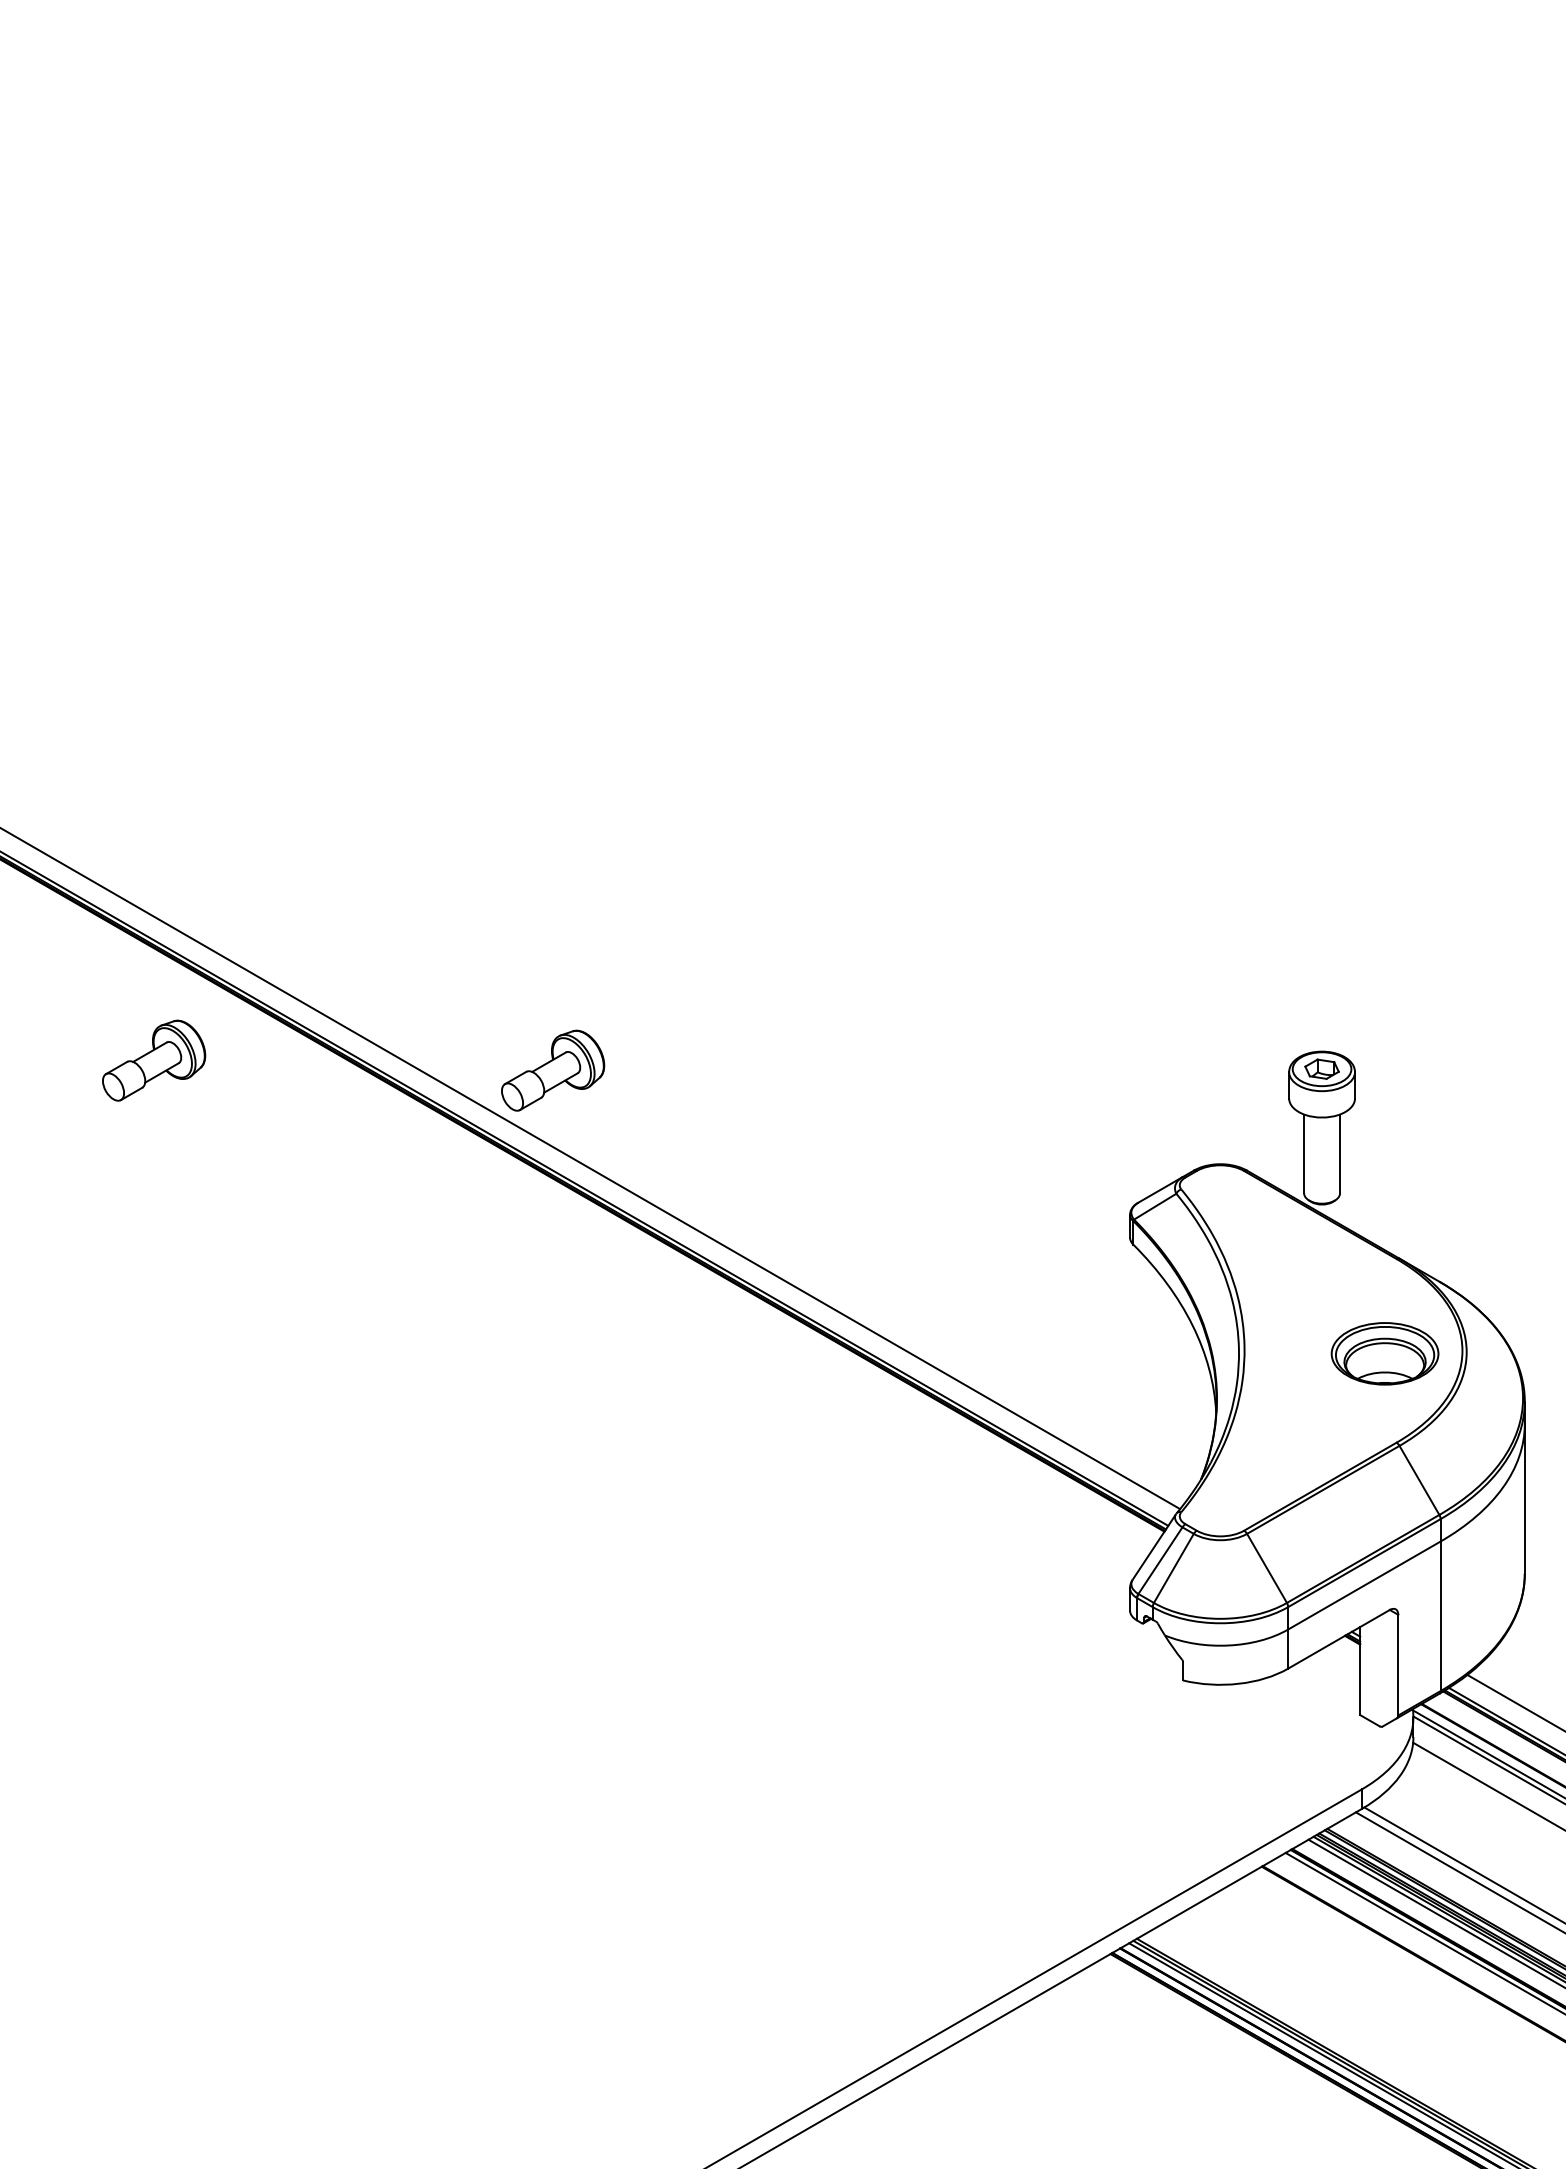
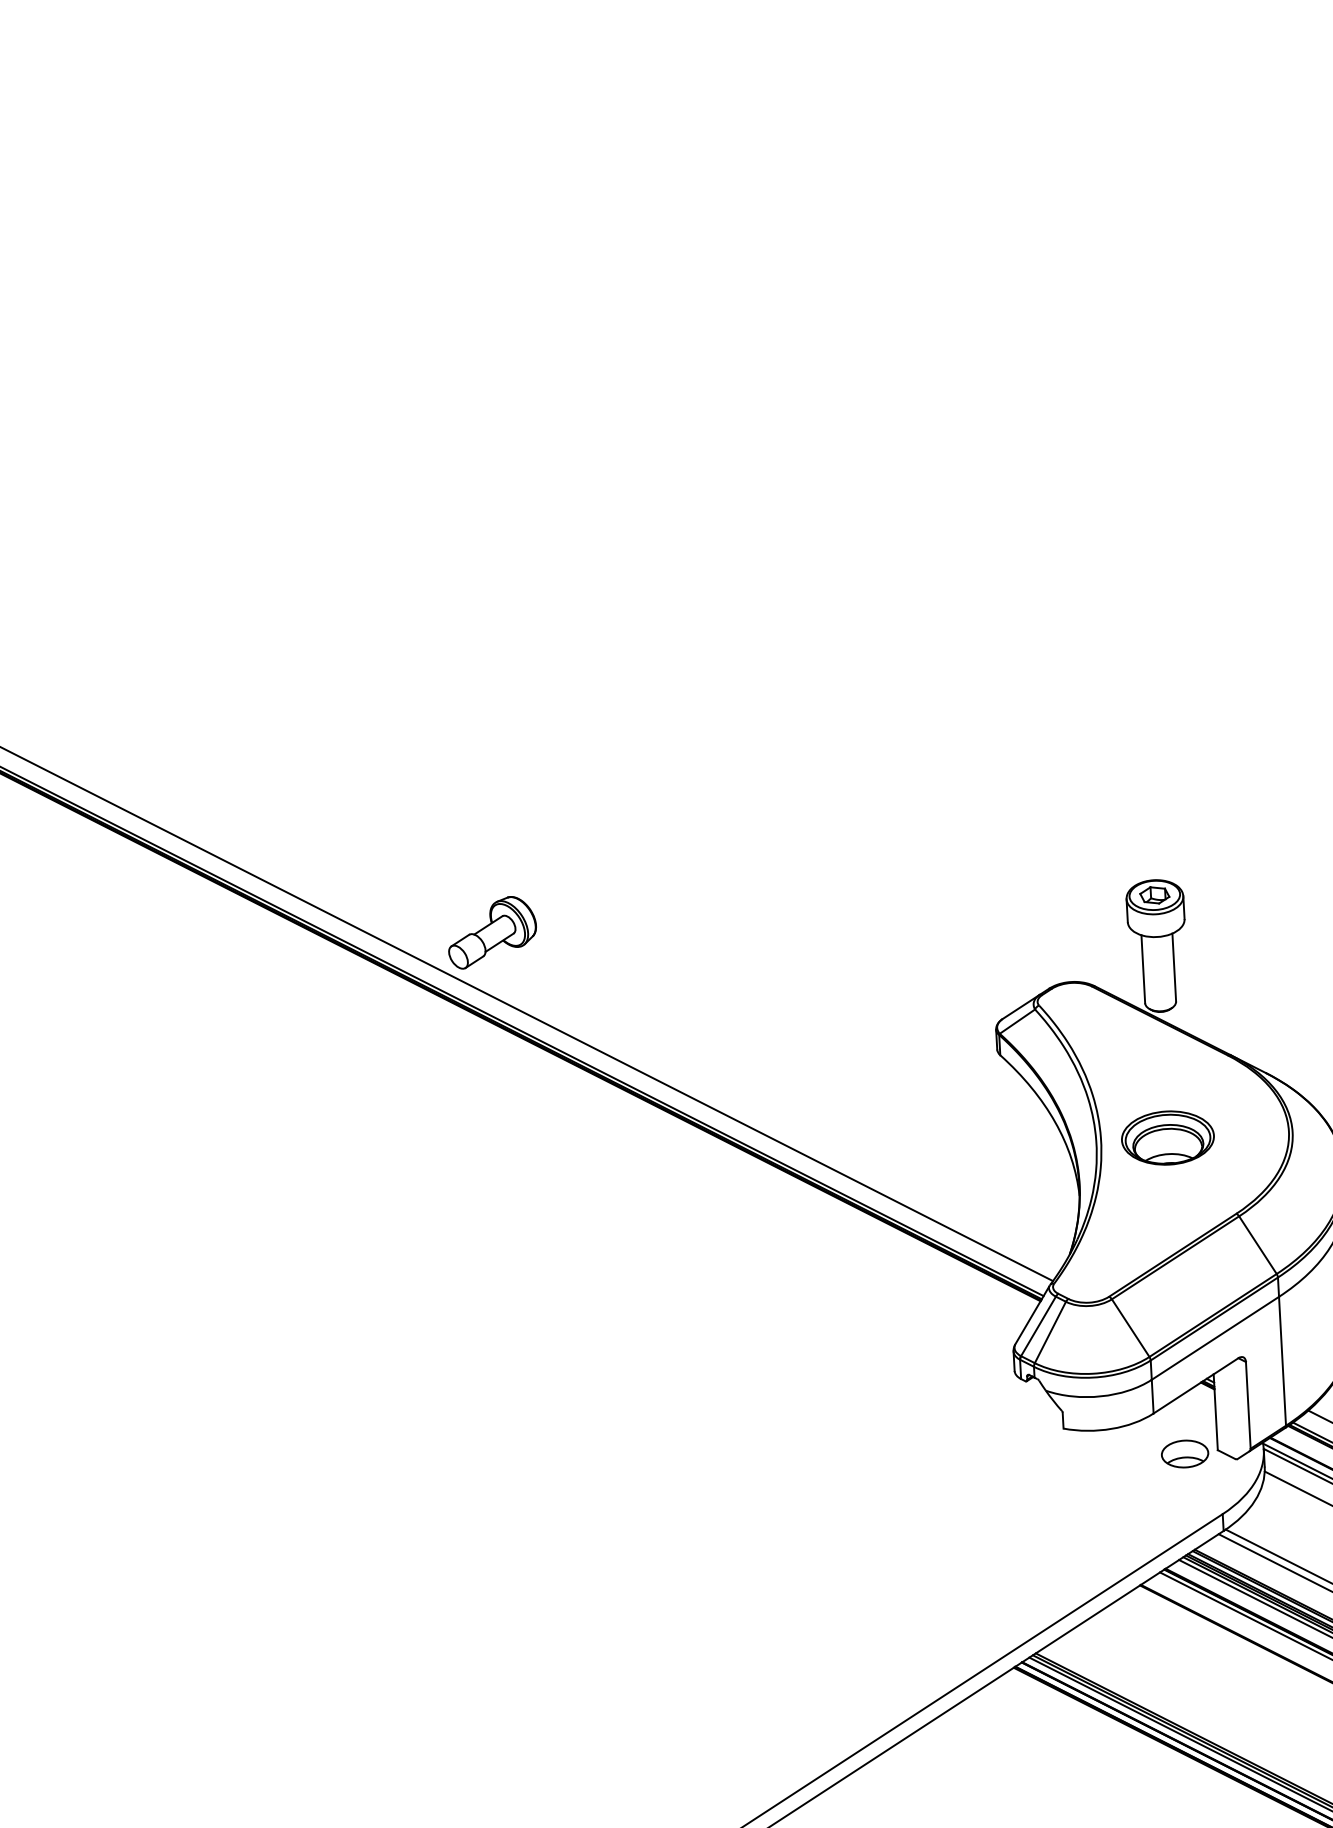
part: (154, 1060) -> (148, 942), removed
part: (1384, 1353) -> (1167, 1137), moved
part: (1321, 1717) -> (1184, 1454), added

